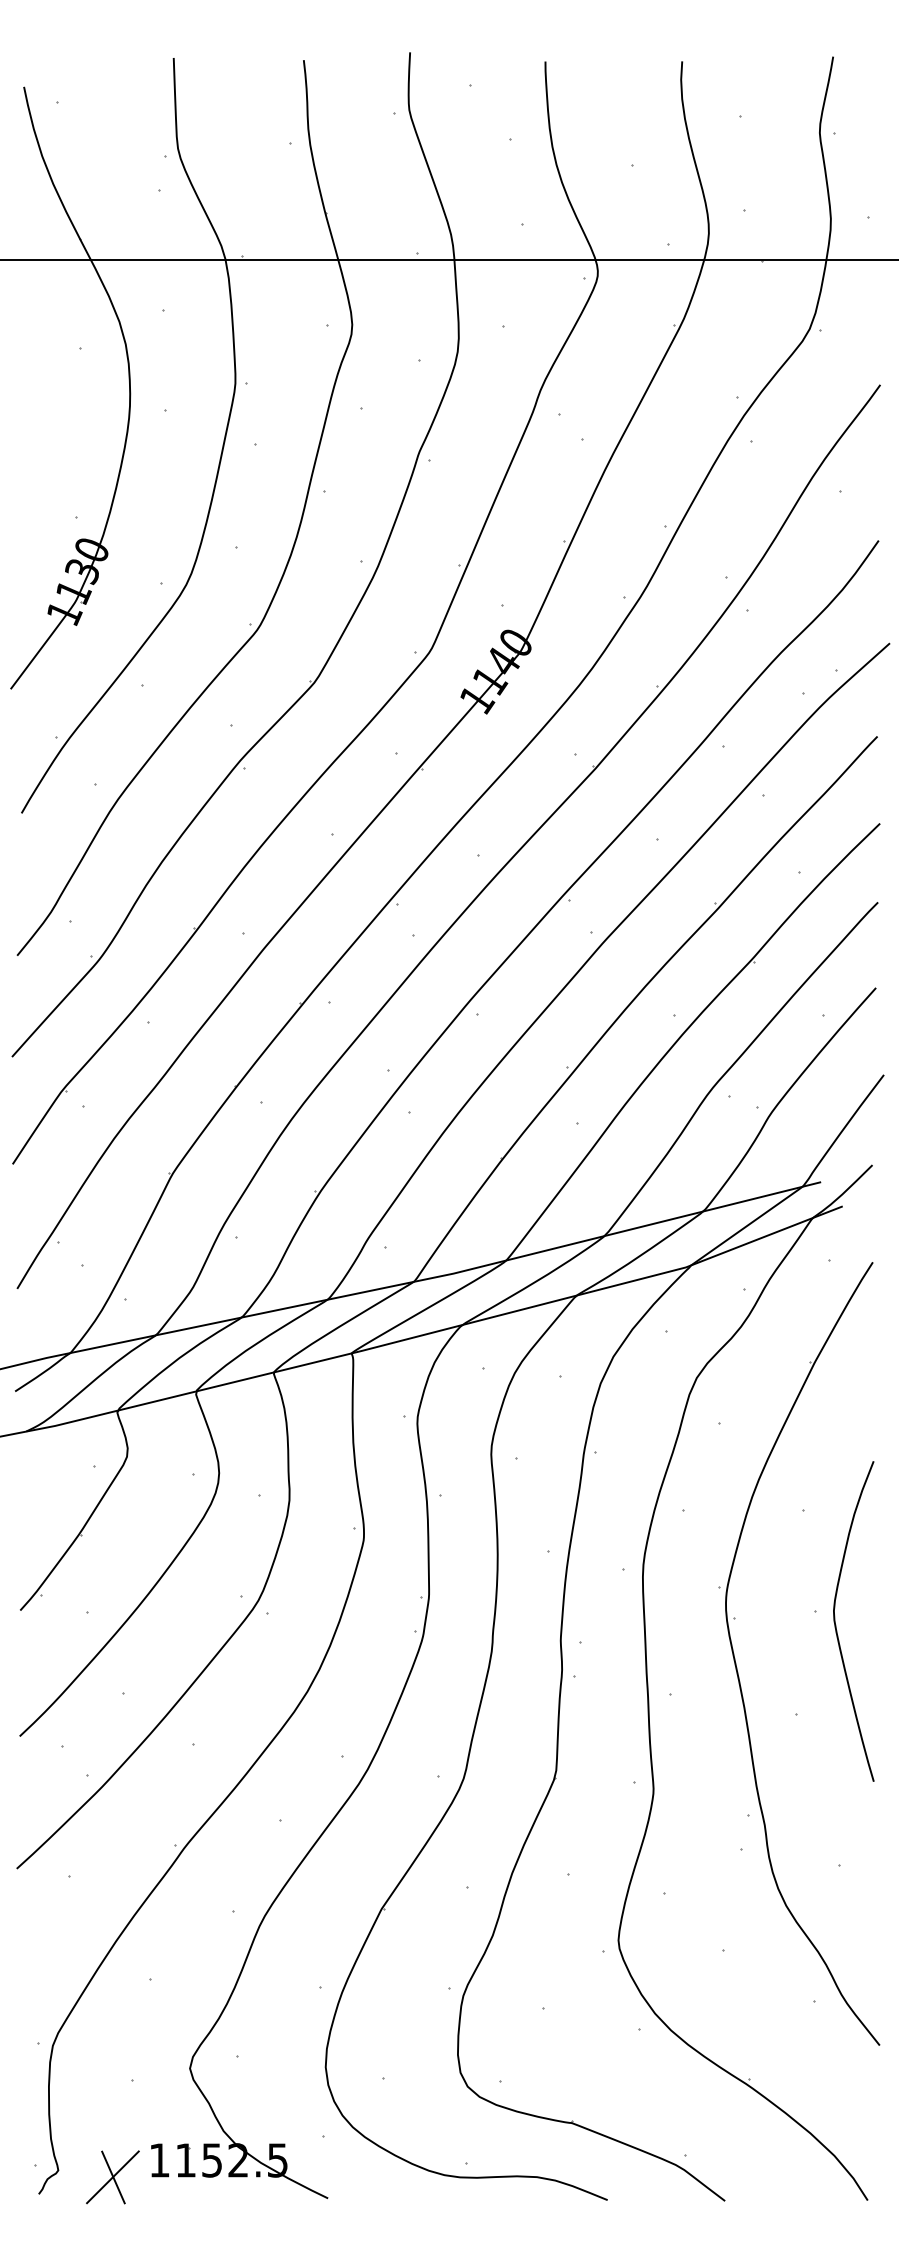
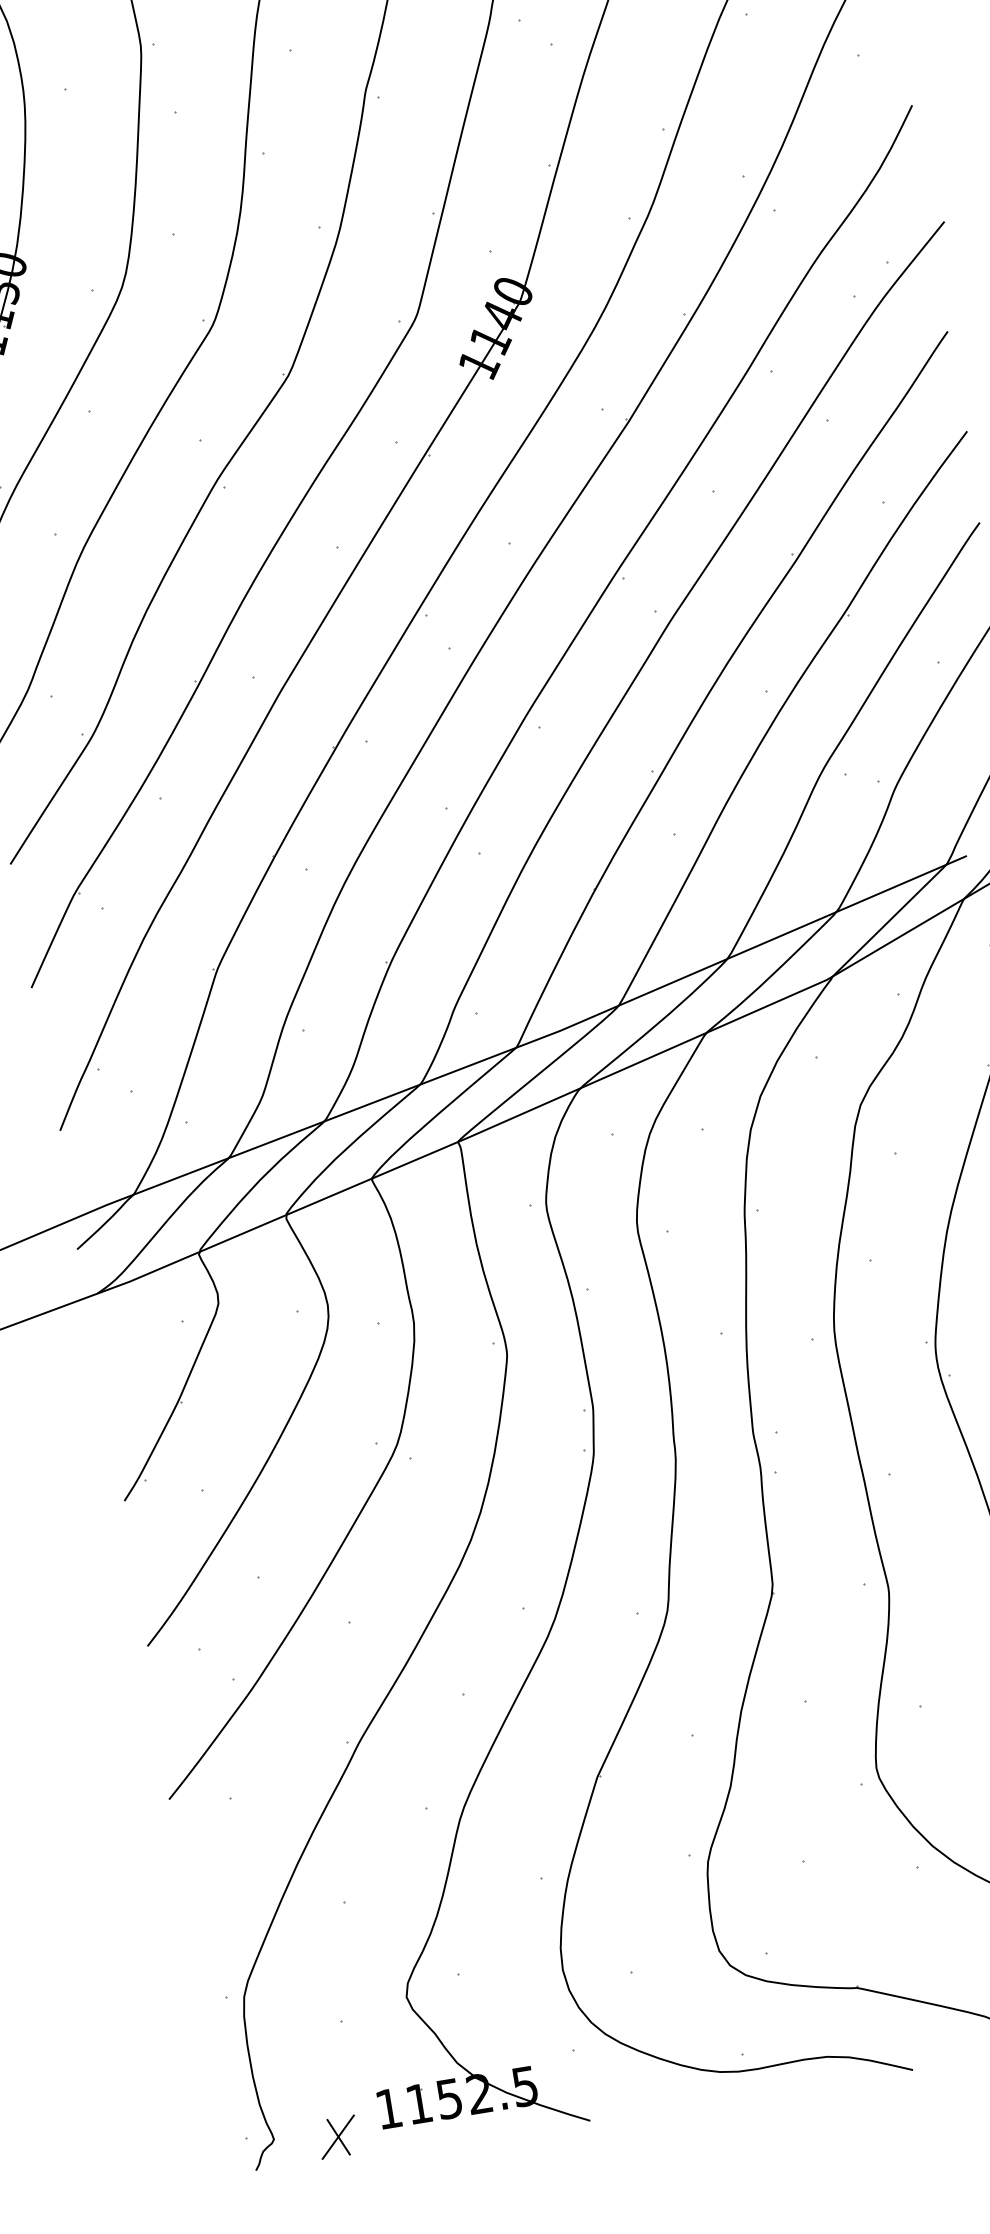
part: (112, 2177) -> (337, 2137), size x0.62

